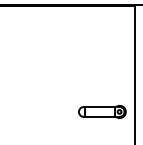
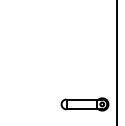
part: (102, 111) -> (85, 103), moved

